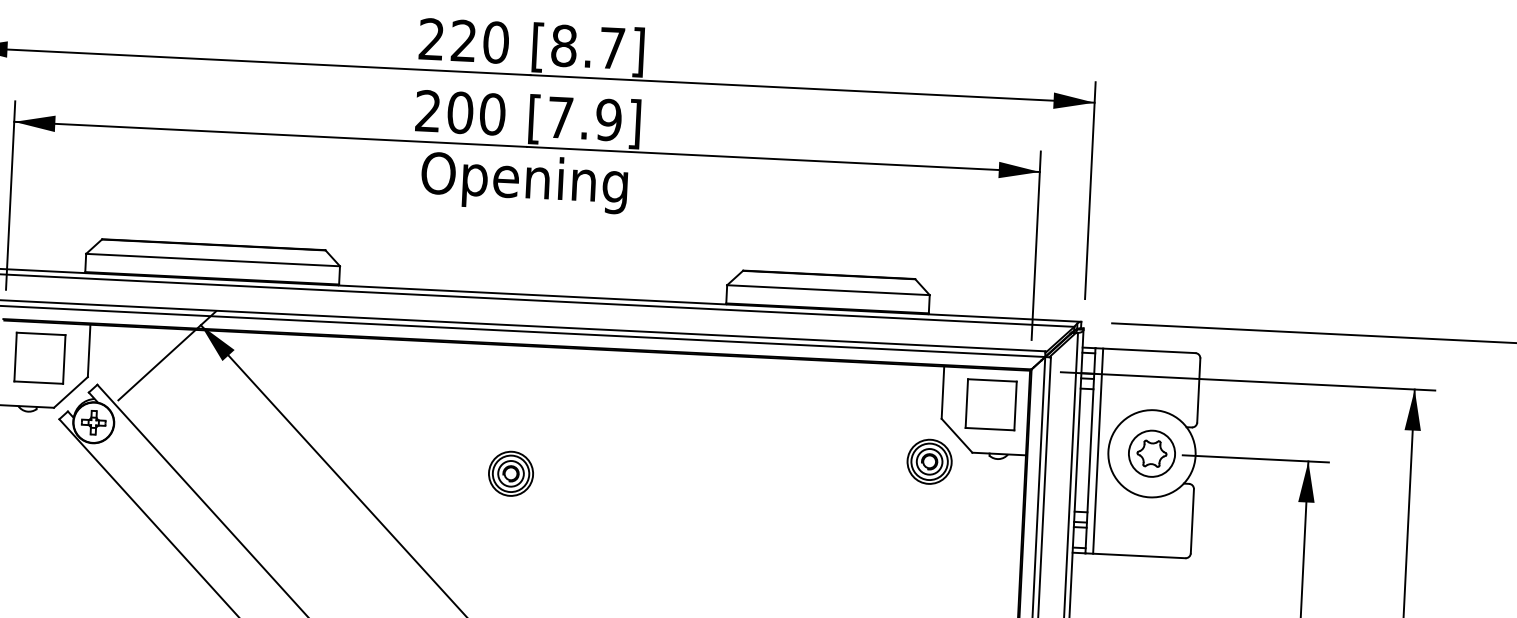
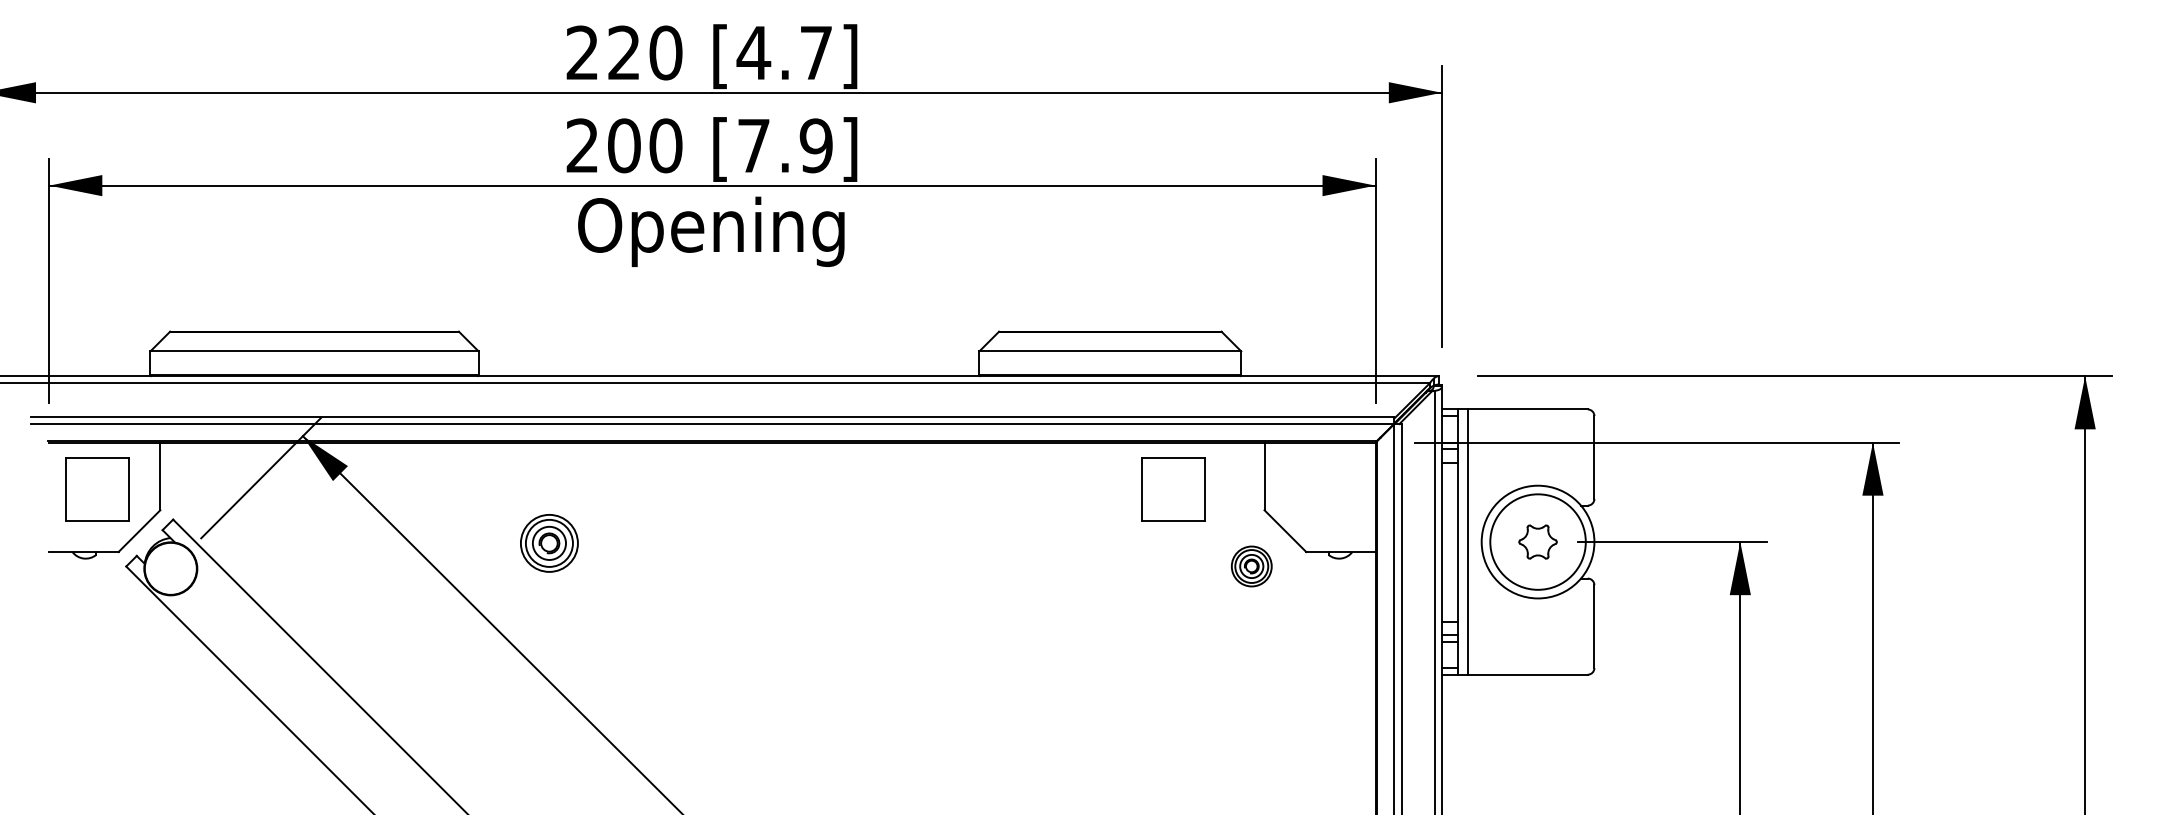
text: (563, 45) -> (753, 52), [8.7] -> [4.7]
part: (991, 405) -> (1173, 489), moved
part: (93, 422) -> (170, 568), removed
circle: (1151, 453) -> (1537, 541), size x1.6
part: (929, 461) -> (1251, 566), size x0.7
part: (511, 473) -> (549, 543), moved

